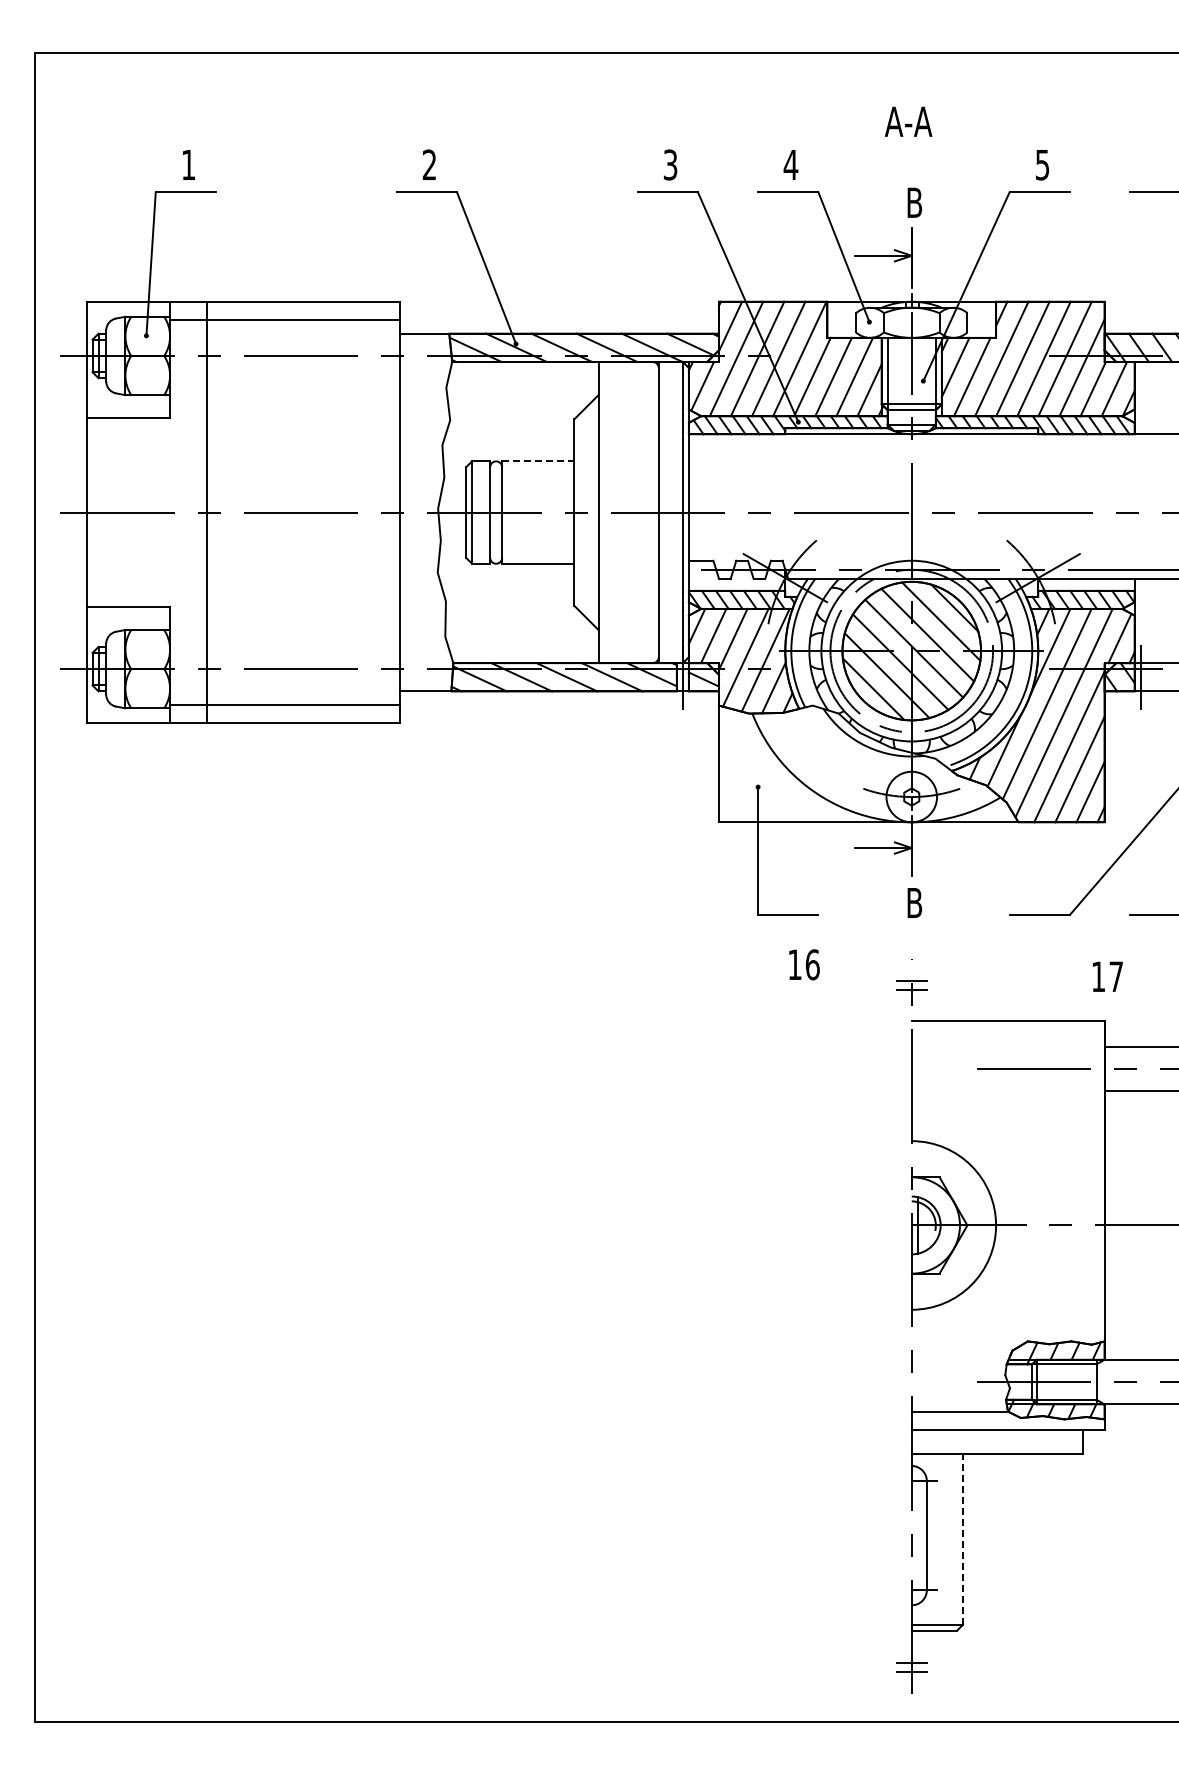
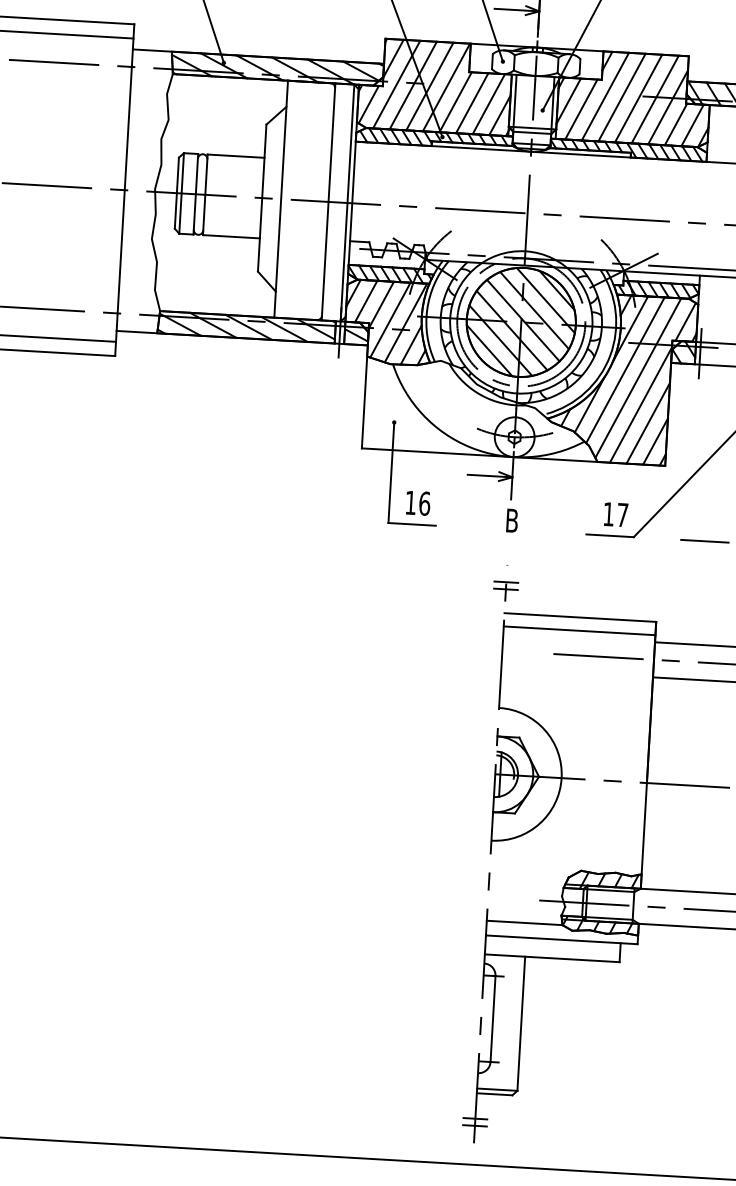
line: (538, 461) -> (236, 156), dashed -> solid
text: (804, 964) -> (418, 503), moved
text: (1107, 976) -> (615, 514), moved
line: (1007, 1037) -> (579, 630), added
line: (962, 1539) -> (520, 1023), dashed -> solid

